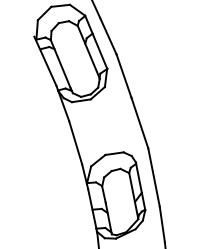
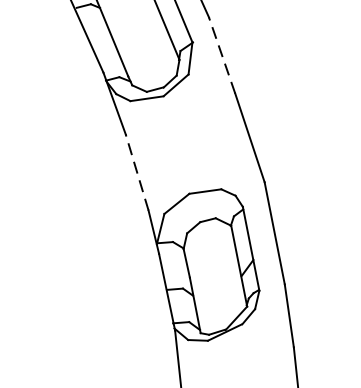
line: (124, 76) -> (222, 56), solid -> dashed
line: (75, 142) -> (136, 171), solid -> dashed

